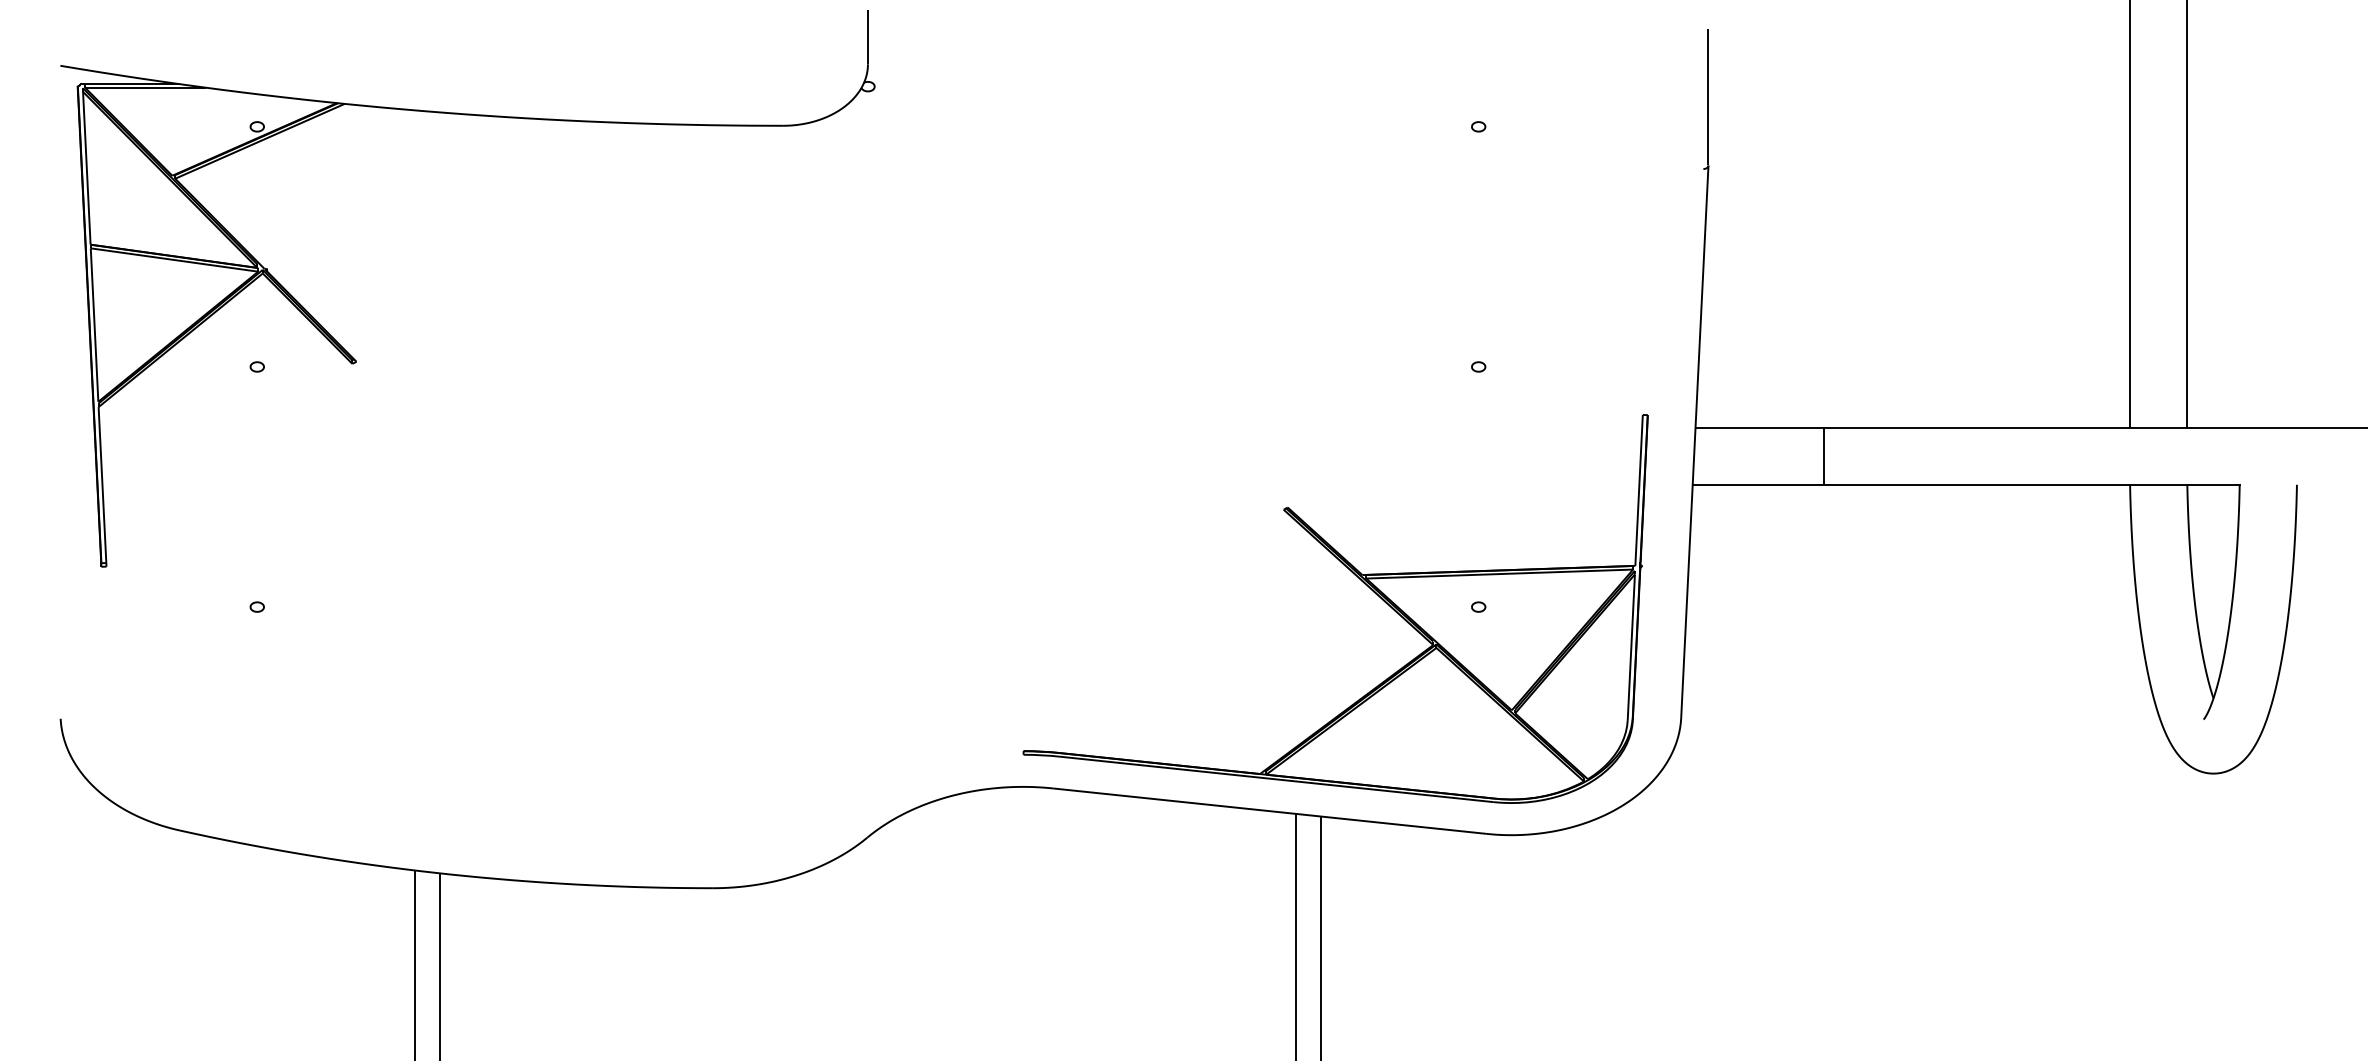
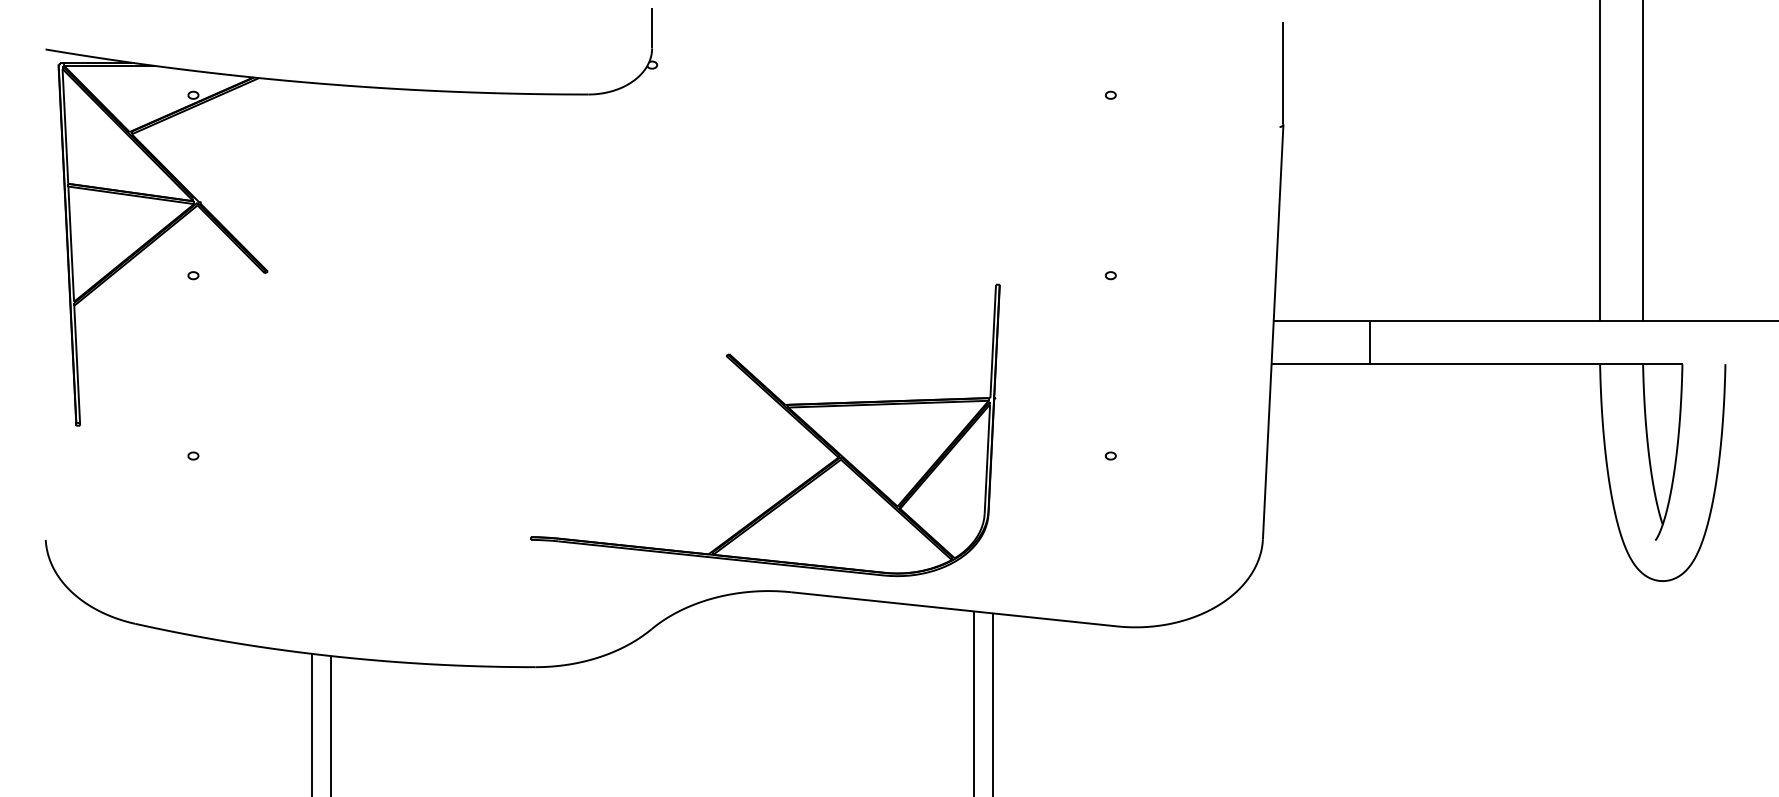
part: (1361, 581) -> (784, 409), moved

